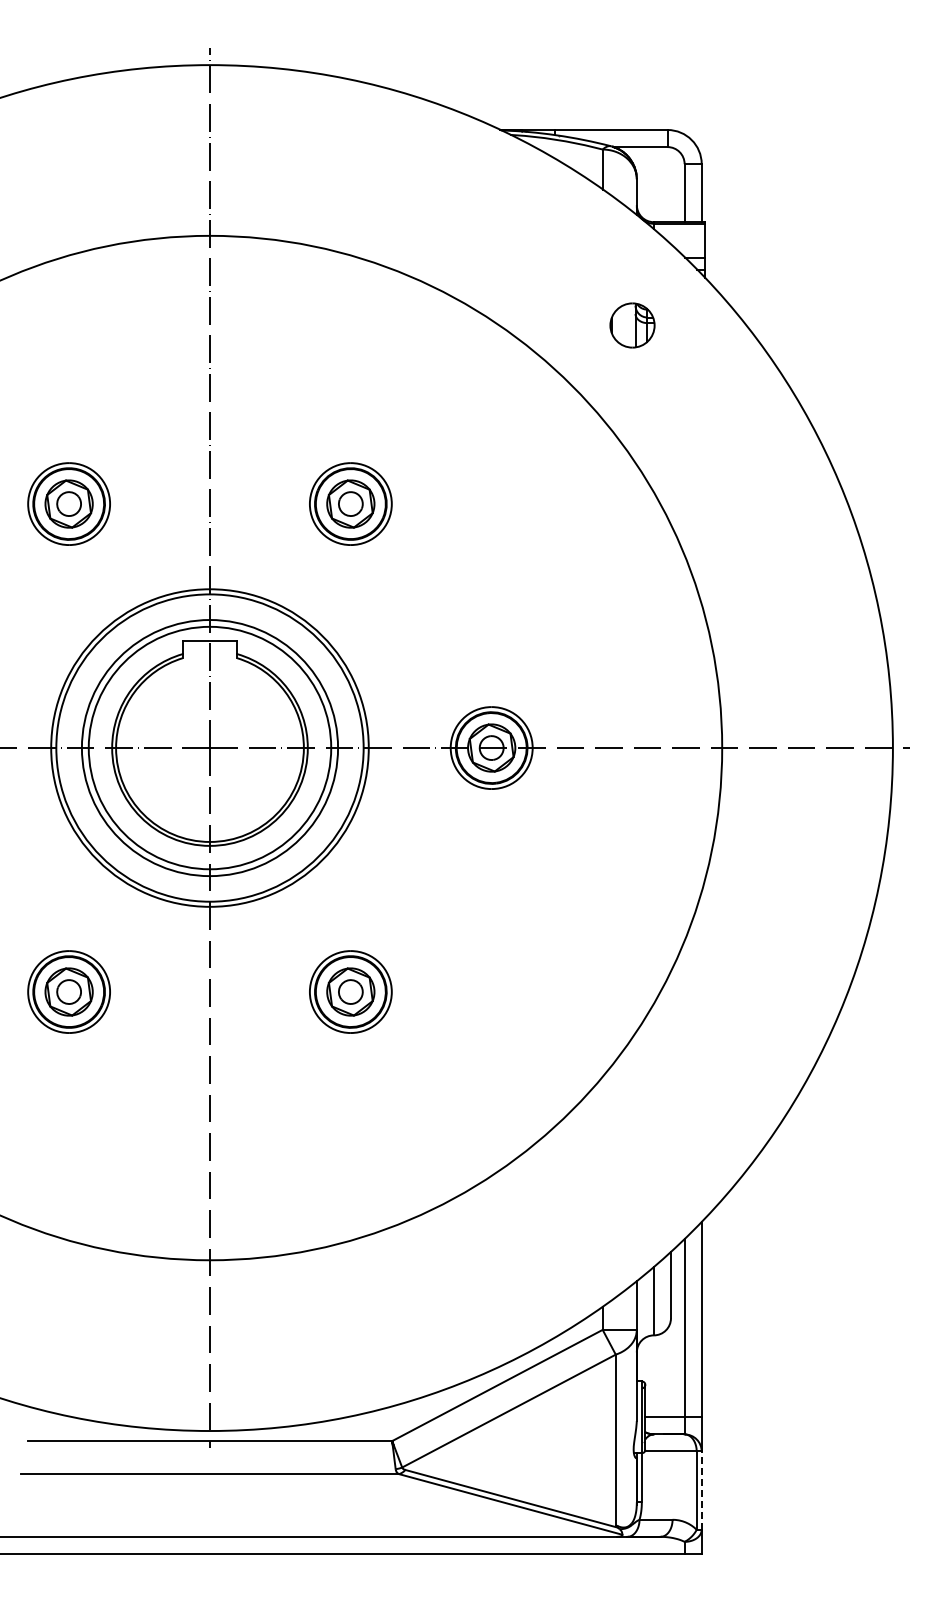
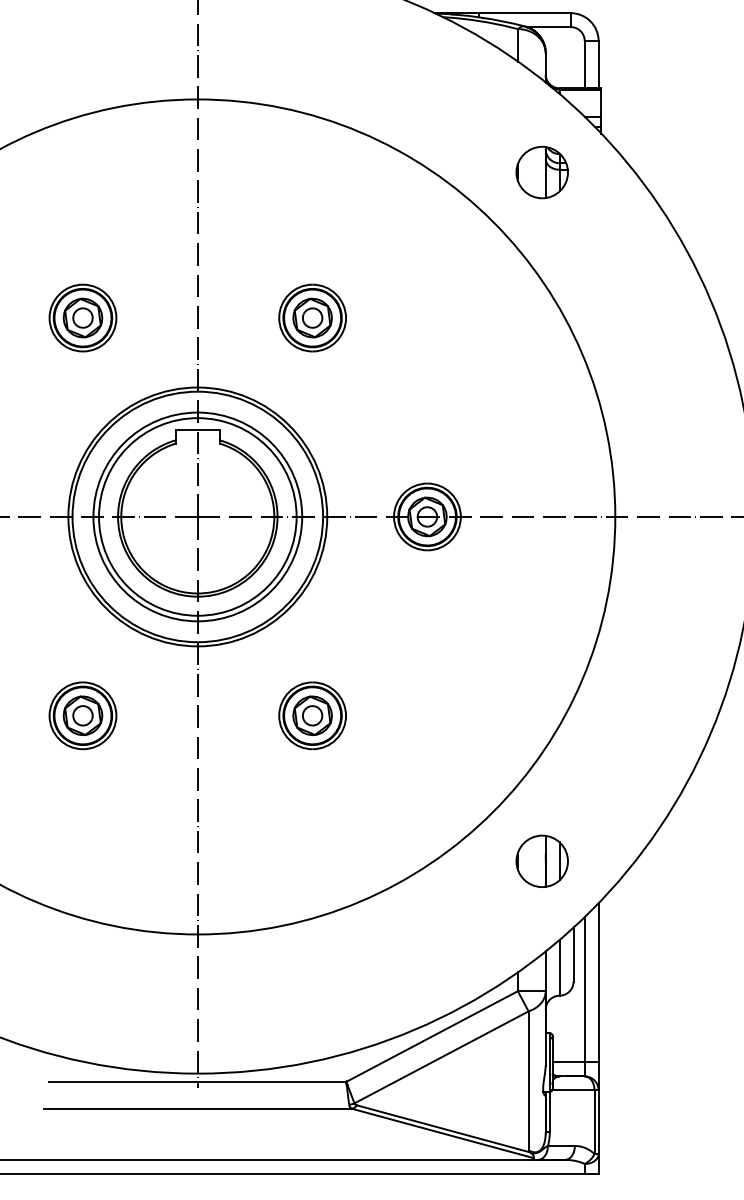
part: (632, 325) -> (542, 172), size x1.43
part: (632, 1170) -> (542, 861), added
line: (701, 1490) -> (598, 1122), dashed -> solid

